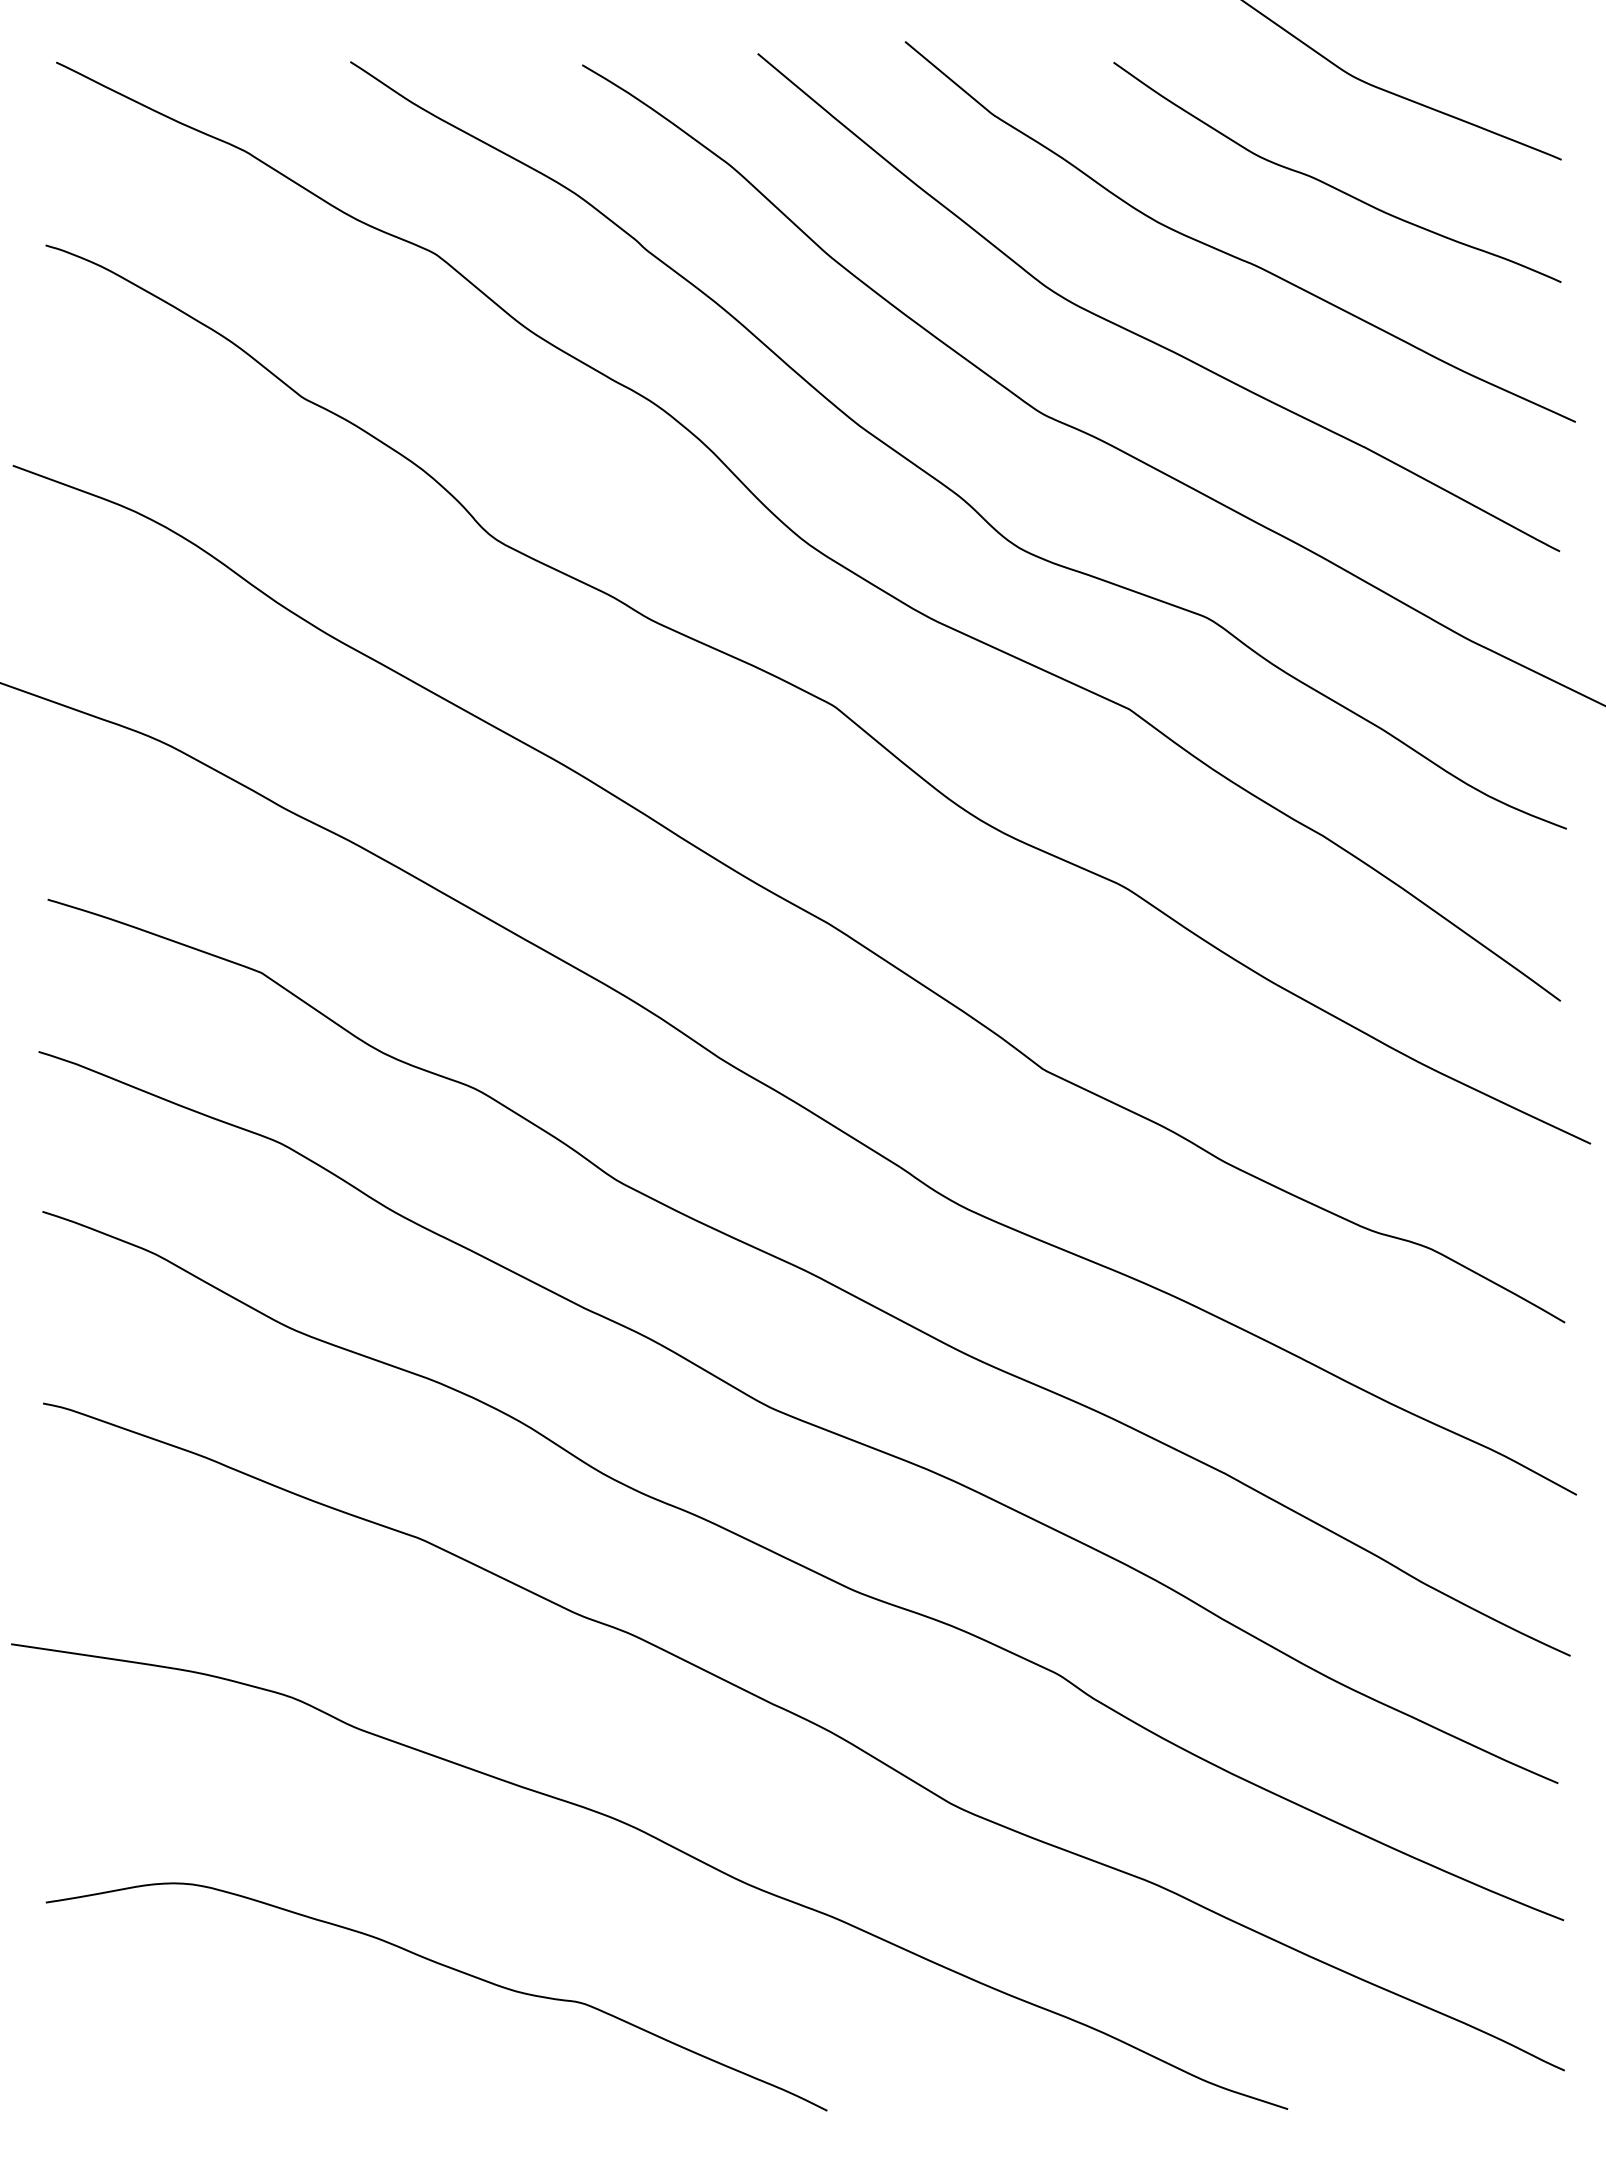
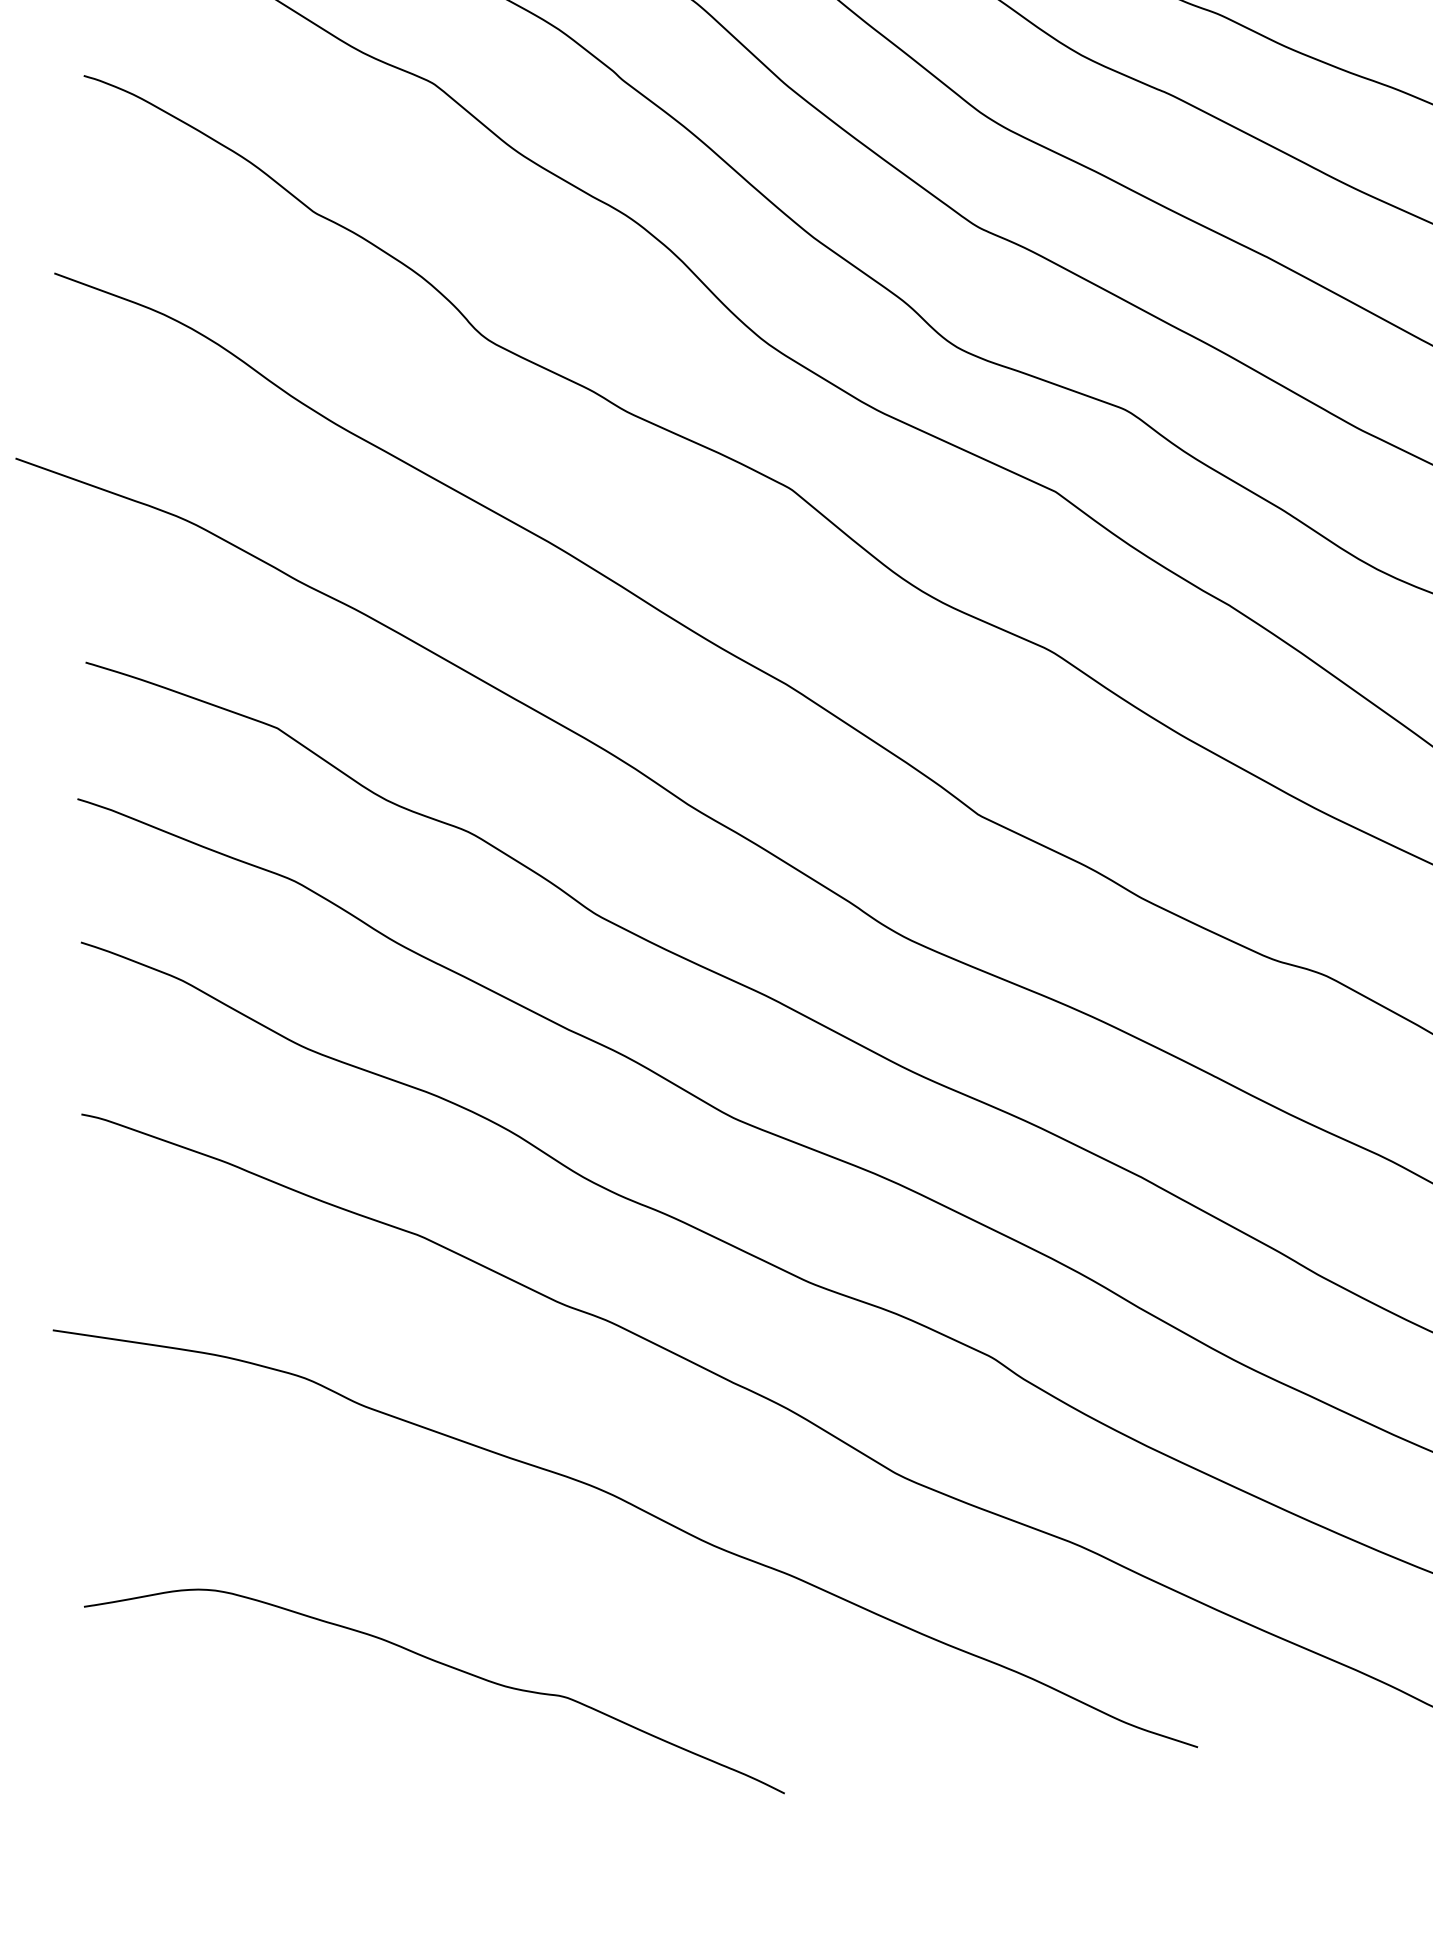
curve: (448, 1968) -> (445, 1665), moved

